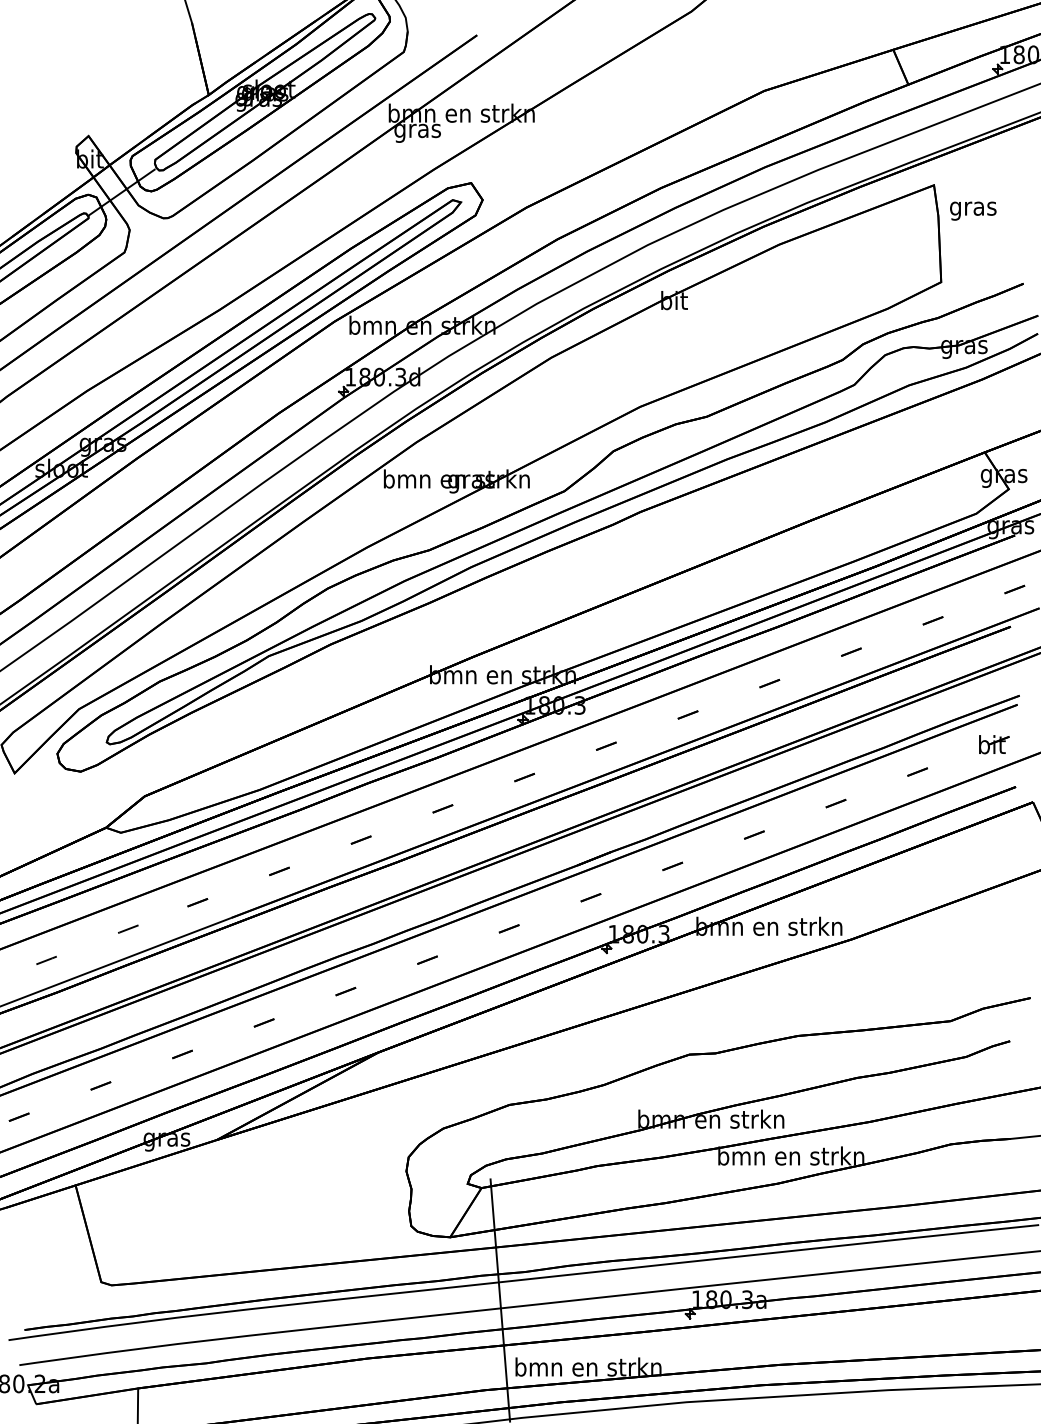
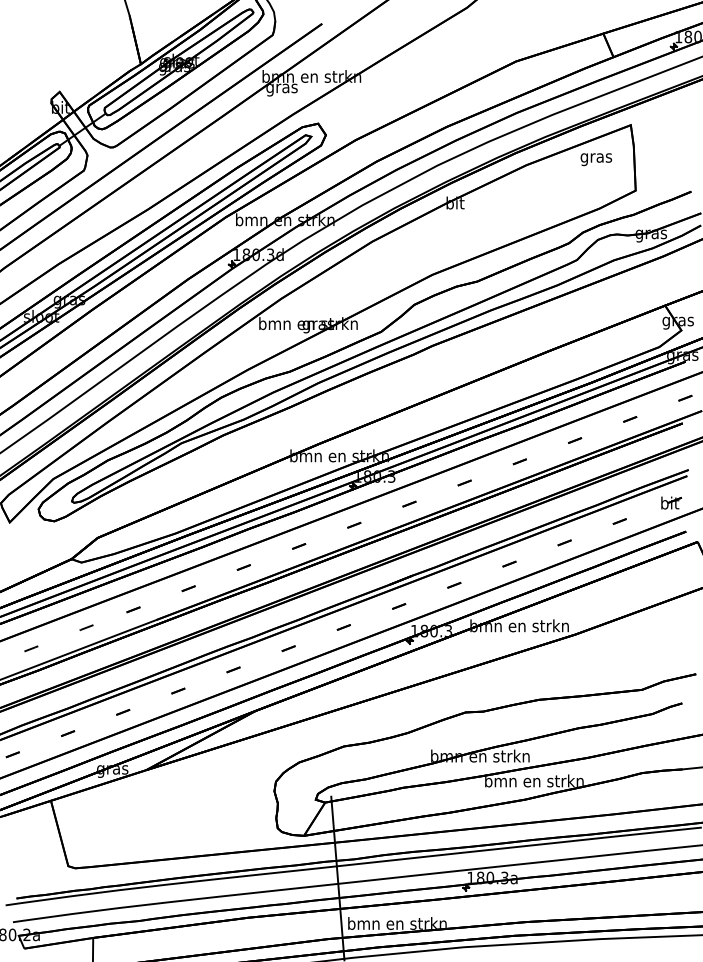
text: (971, 210) -> (595, 159), moved

